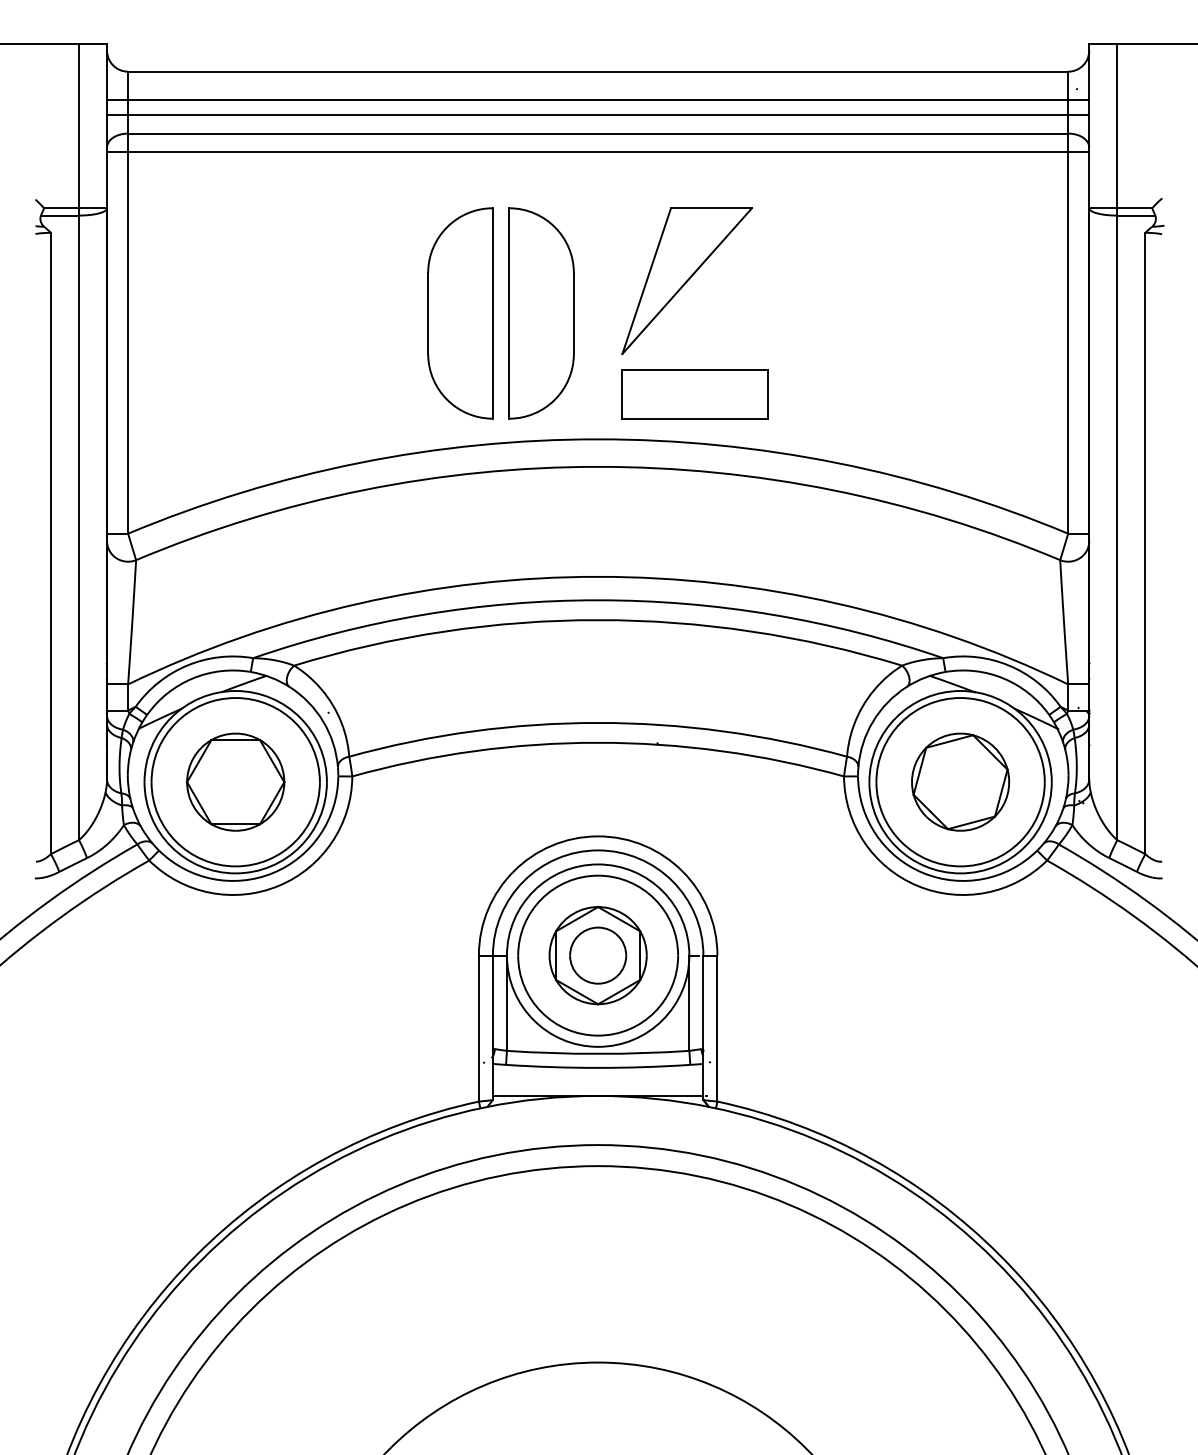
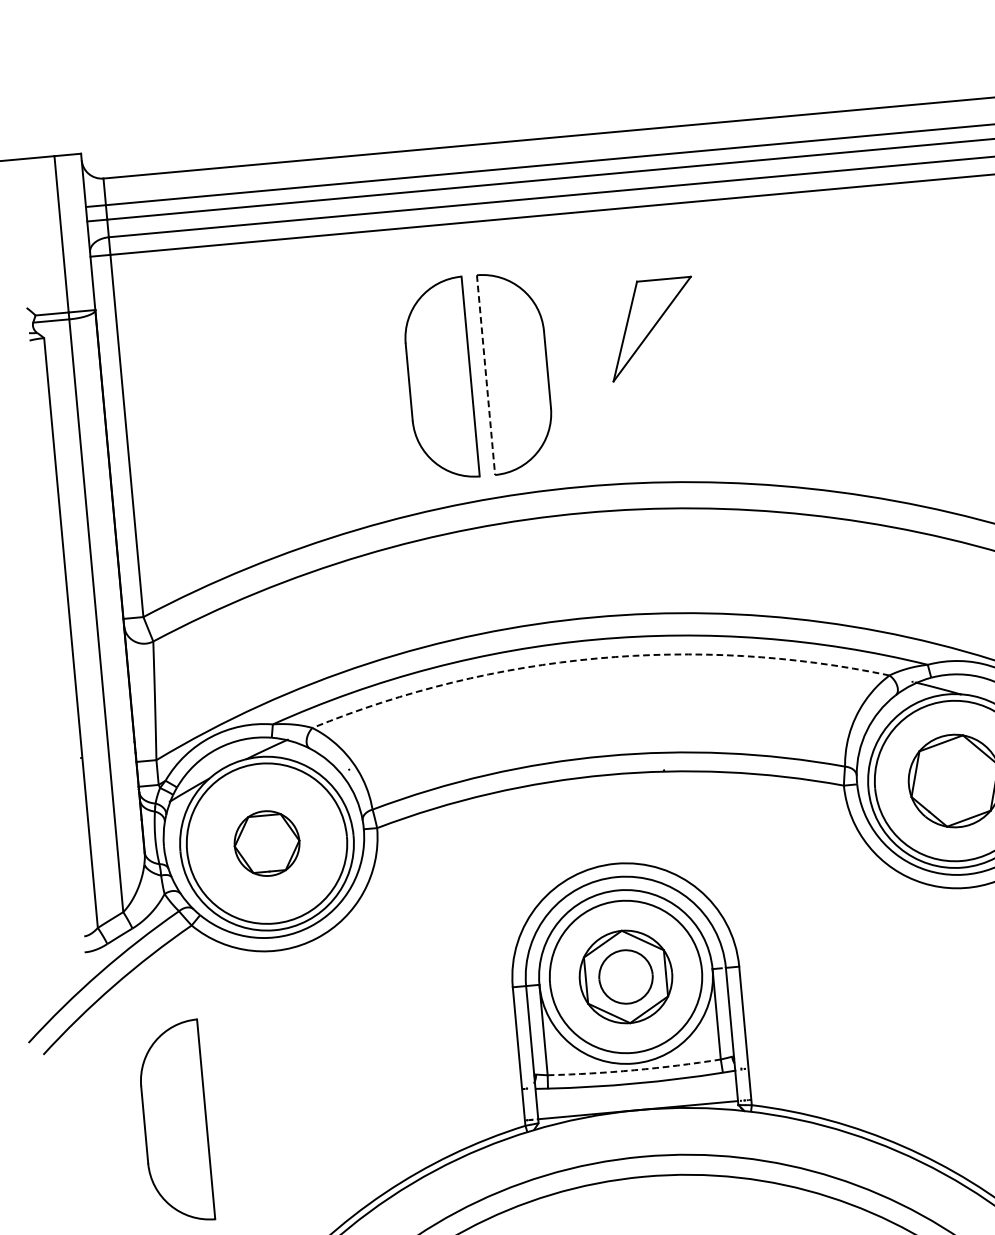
part: (686, 281) -> (651, 329), size x0.7
line: (509, 313) -> (486, 375), solid -> dashed
part: (694, 394) -> (668, 436), removed
arc: (598, 620) -> (597, 658), solid -> dashed
part: (235, 781) -> (266, 843), size x0.7
arc: (598, 1053) -> (634, 1069), solid -> dashed
part: (113, 1064) -> (175, 1122), added

